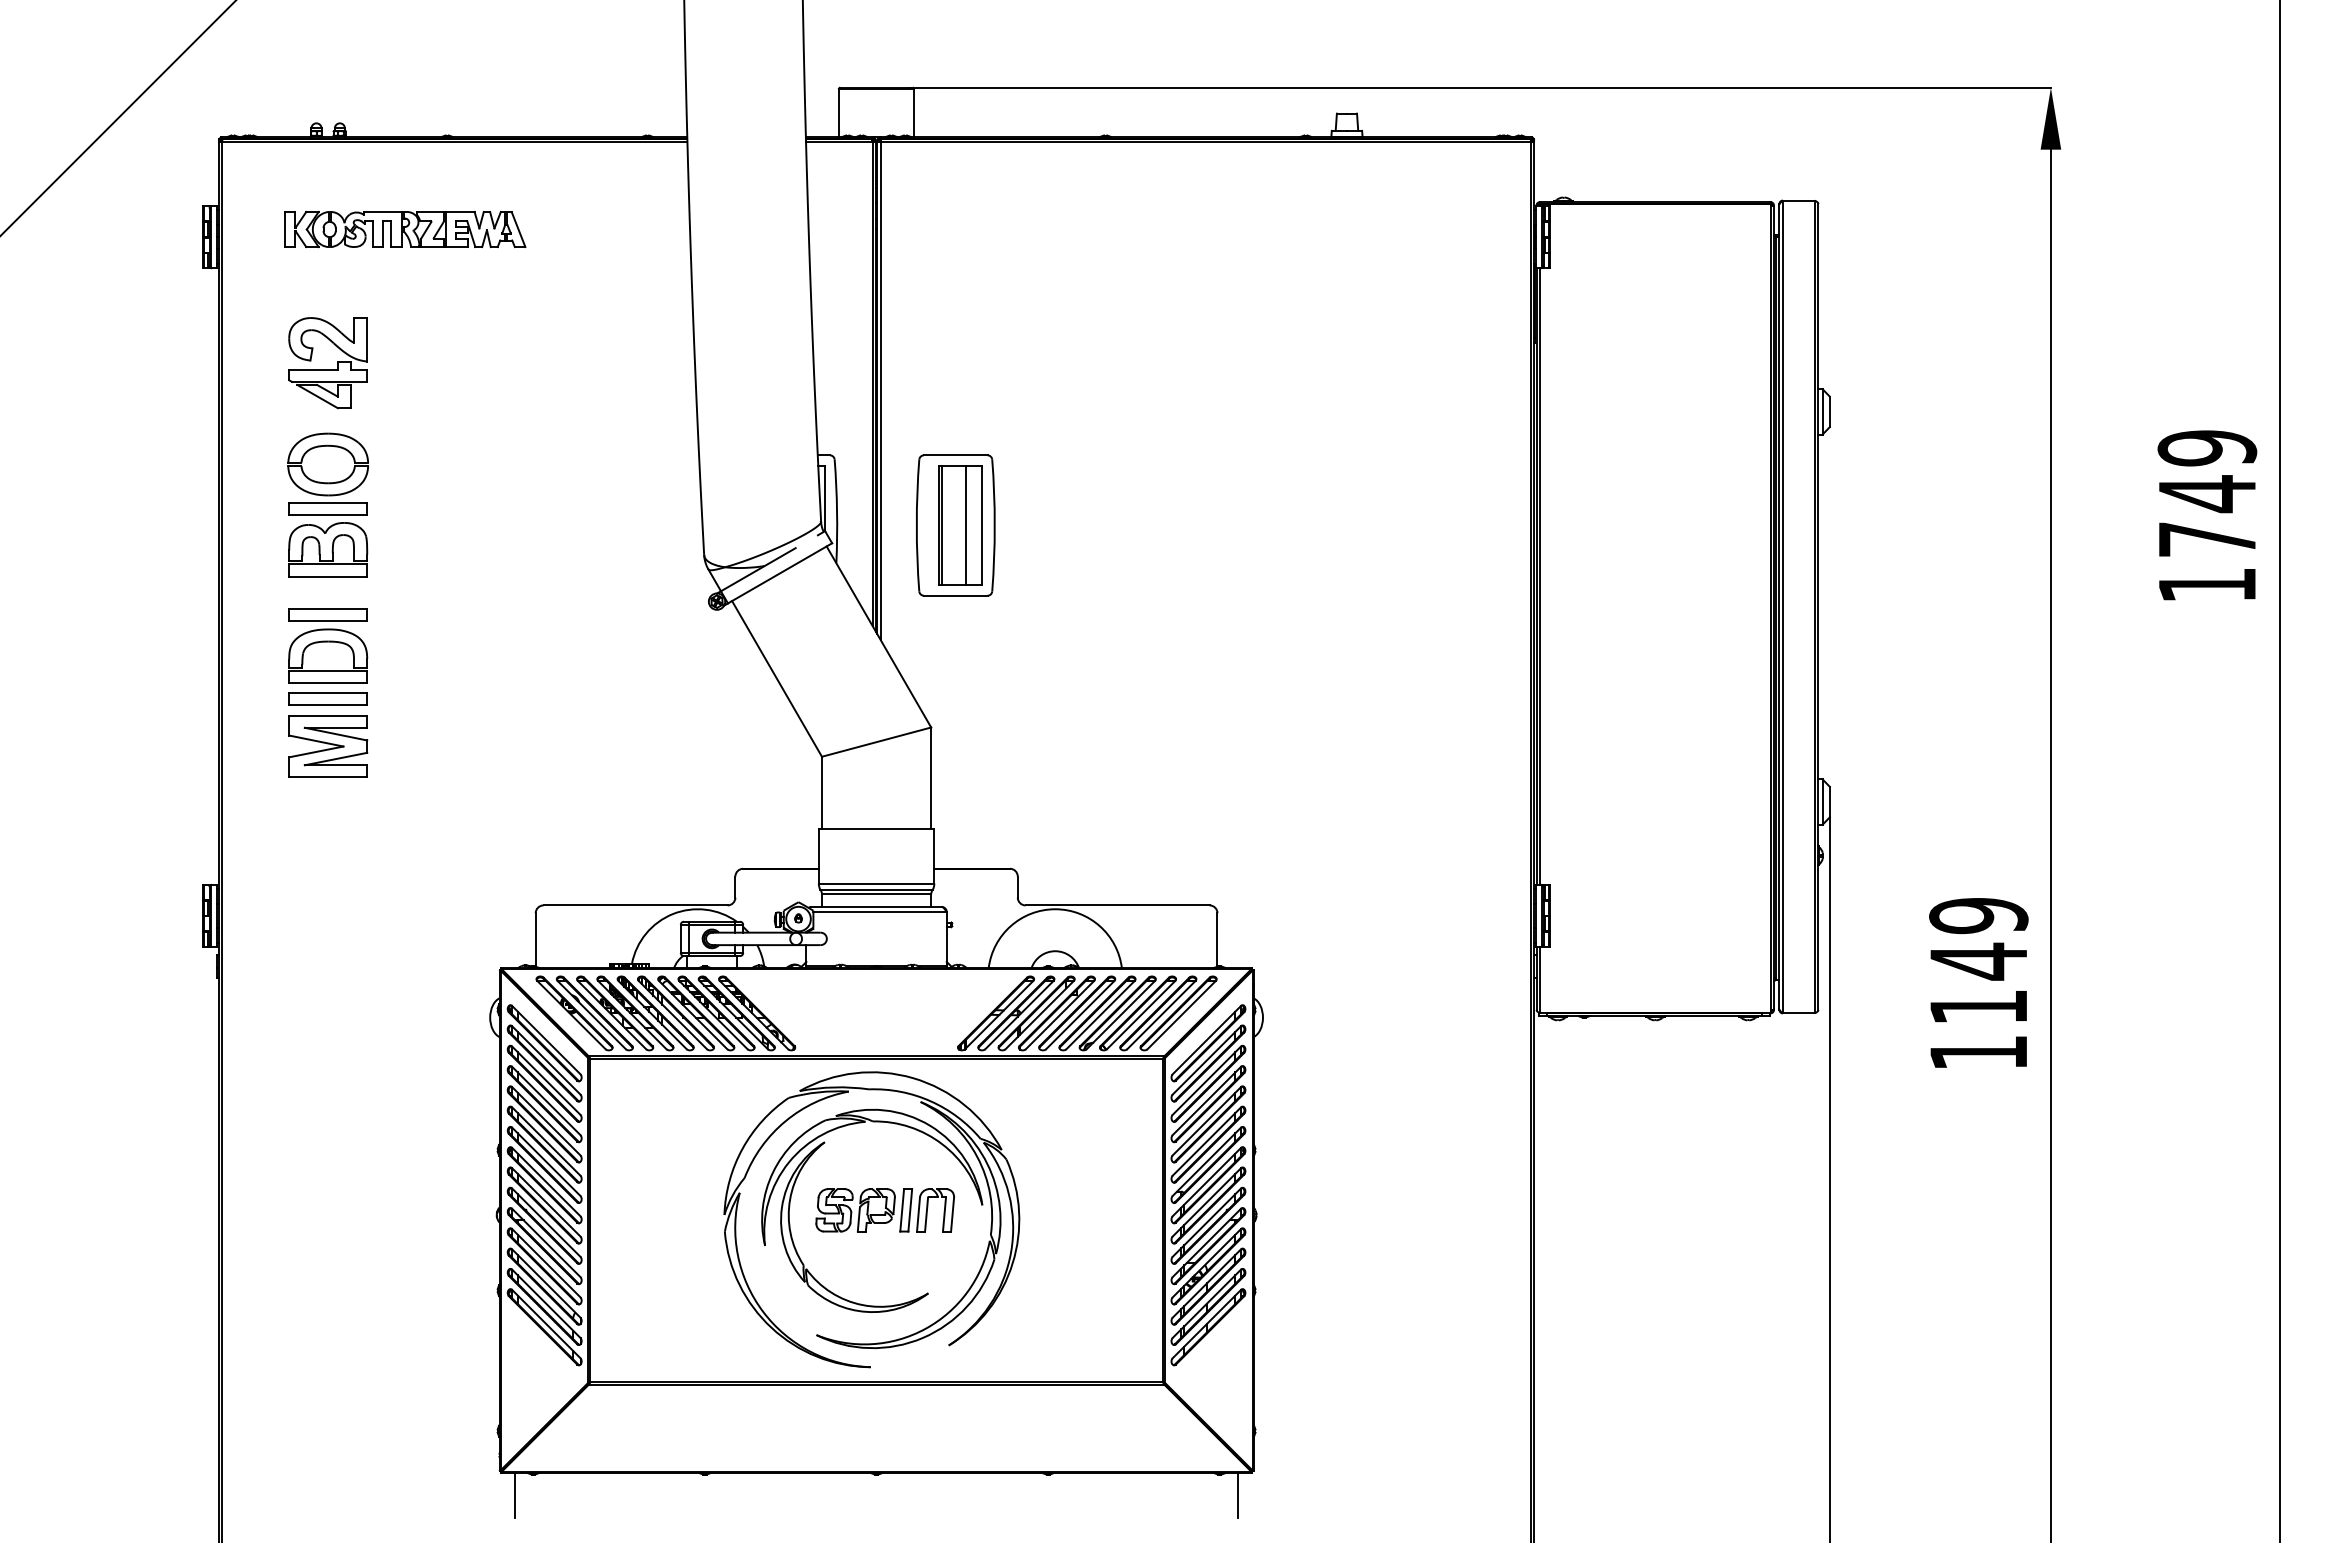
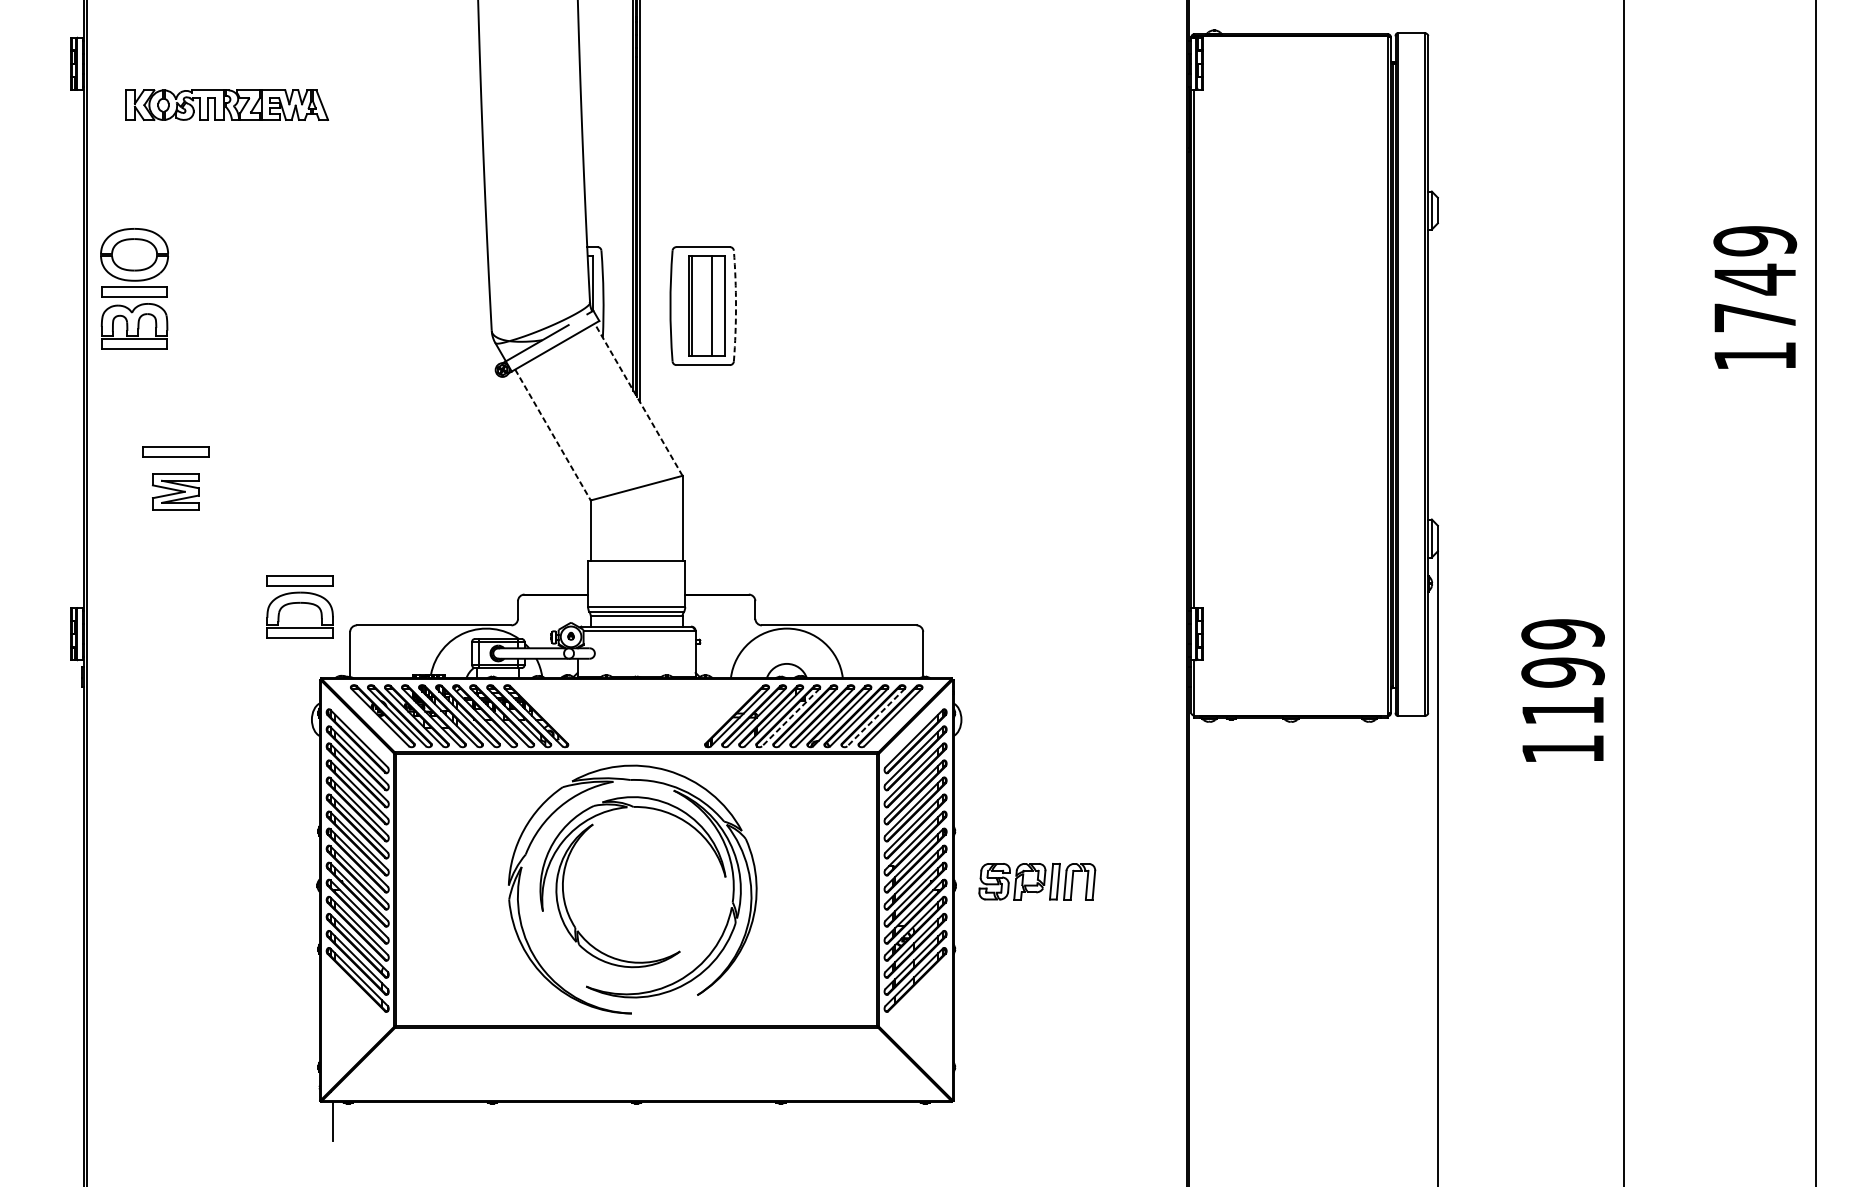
part: (405, 229) -> (227, 105), moved
part: (327, 363) -> (175, 169), removed
part: (327, 504) -> (133, 288), moved
arc: (994, 525) -> (735, 306), solid -> dashed
line: (878, 636) -> (638, 399), solid -> dashed
part: (328, 645) -> (300, 606), moved
line: (777, 678) -> (553, 434), solid -> dashed
part: (328, 746) -> (176, 491), size x0.7
text: (1978, 961) -> (1562, 672), 1149 -> 1199
line: (1059, 1015) -> (790, 717), solid -> dashed
line: (1161, 1015) -> (876, 717), solid -> dashed
part: (885, 1210) -> (1037, 881), moved
line: (1237, 1495) -> (940, 1121), removed

